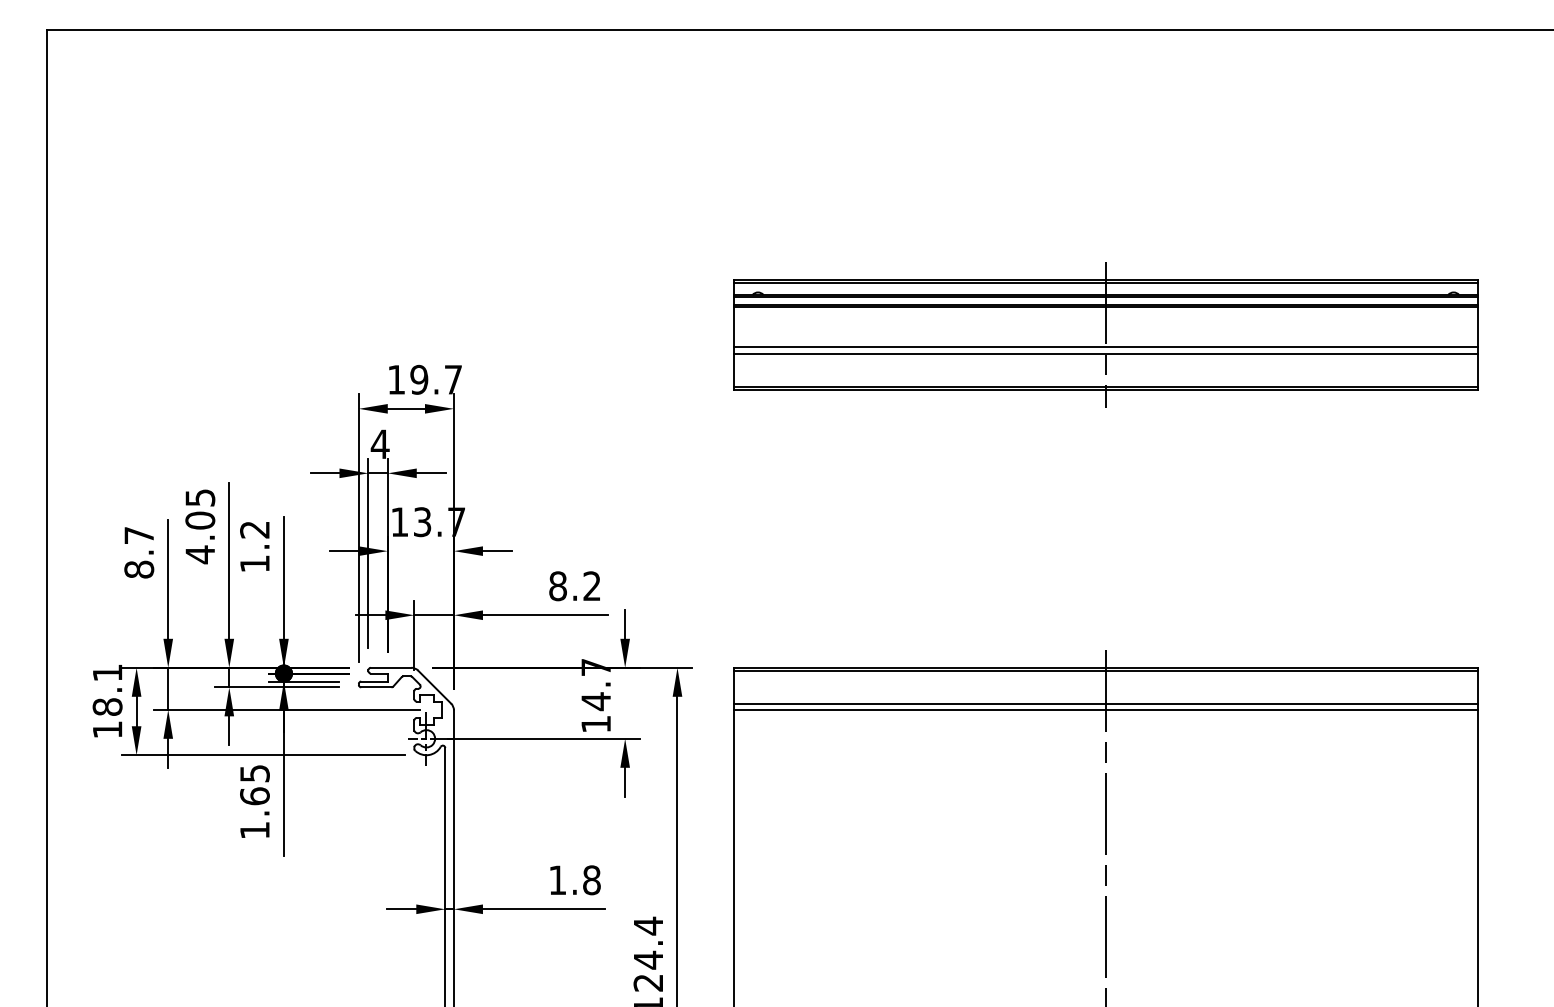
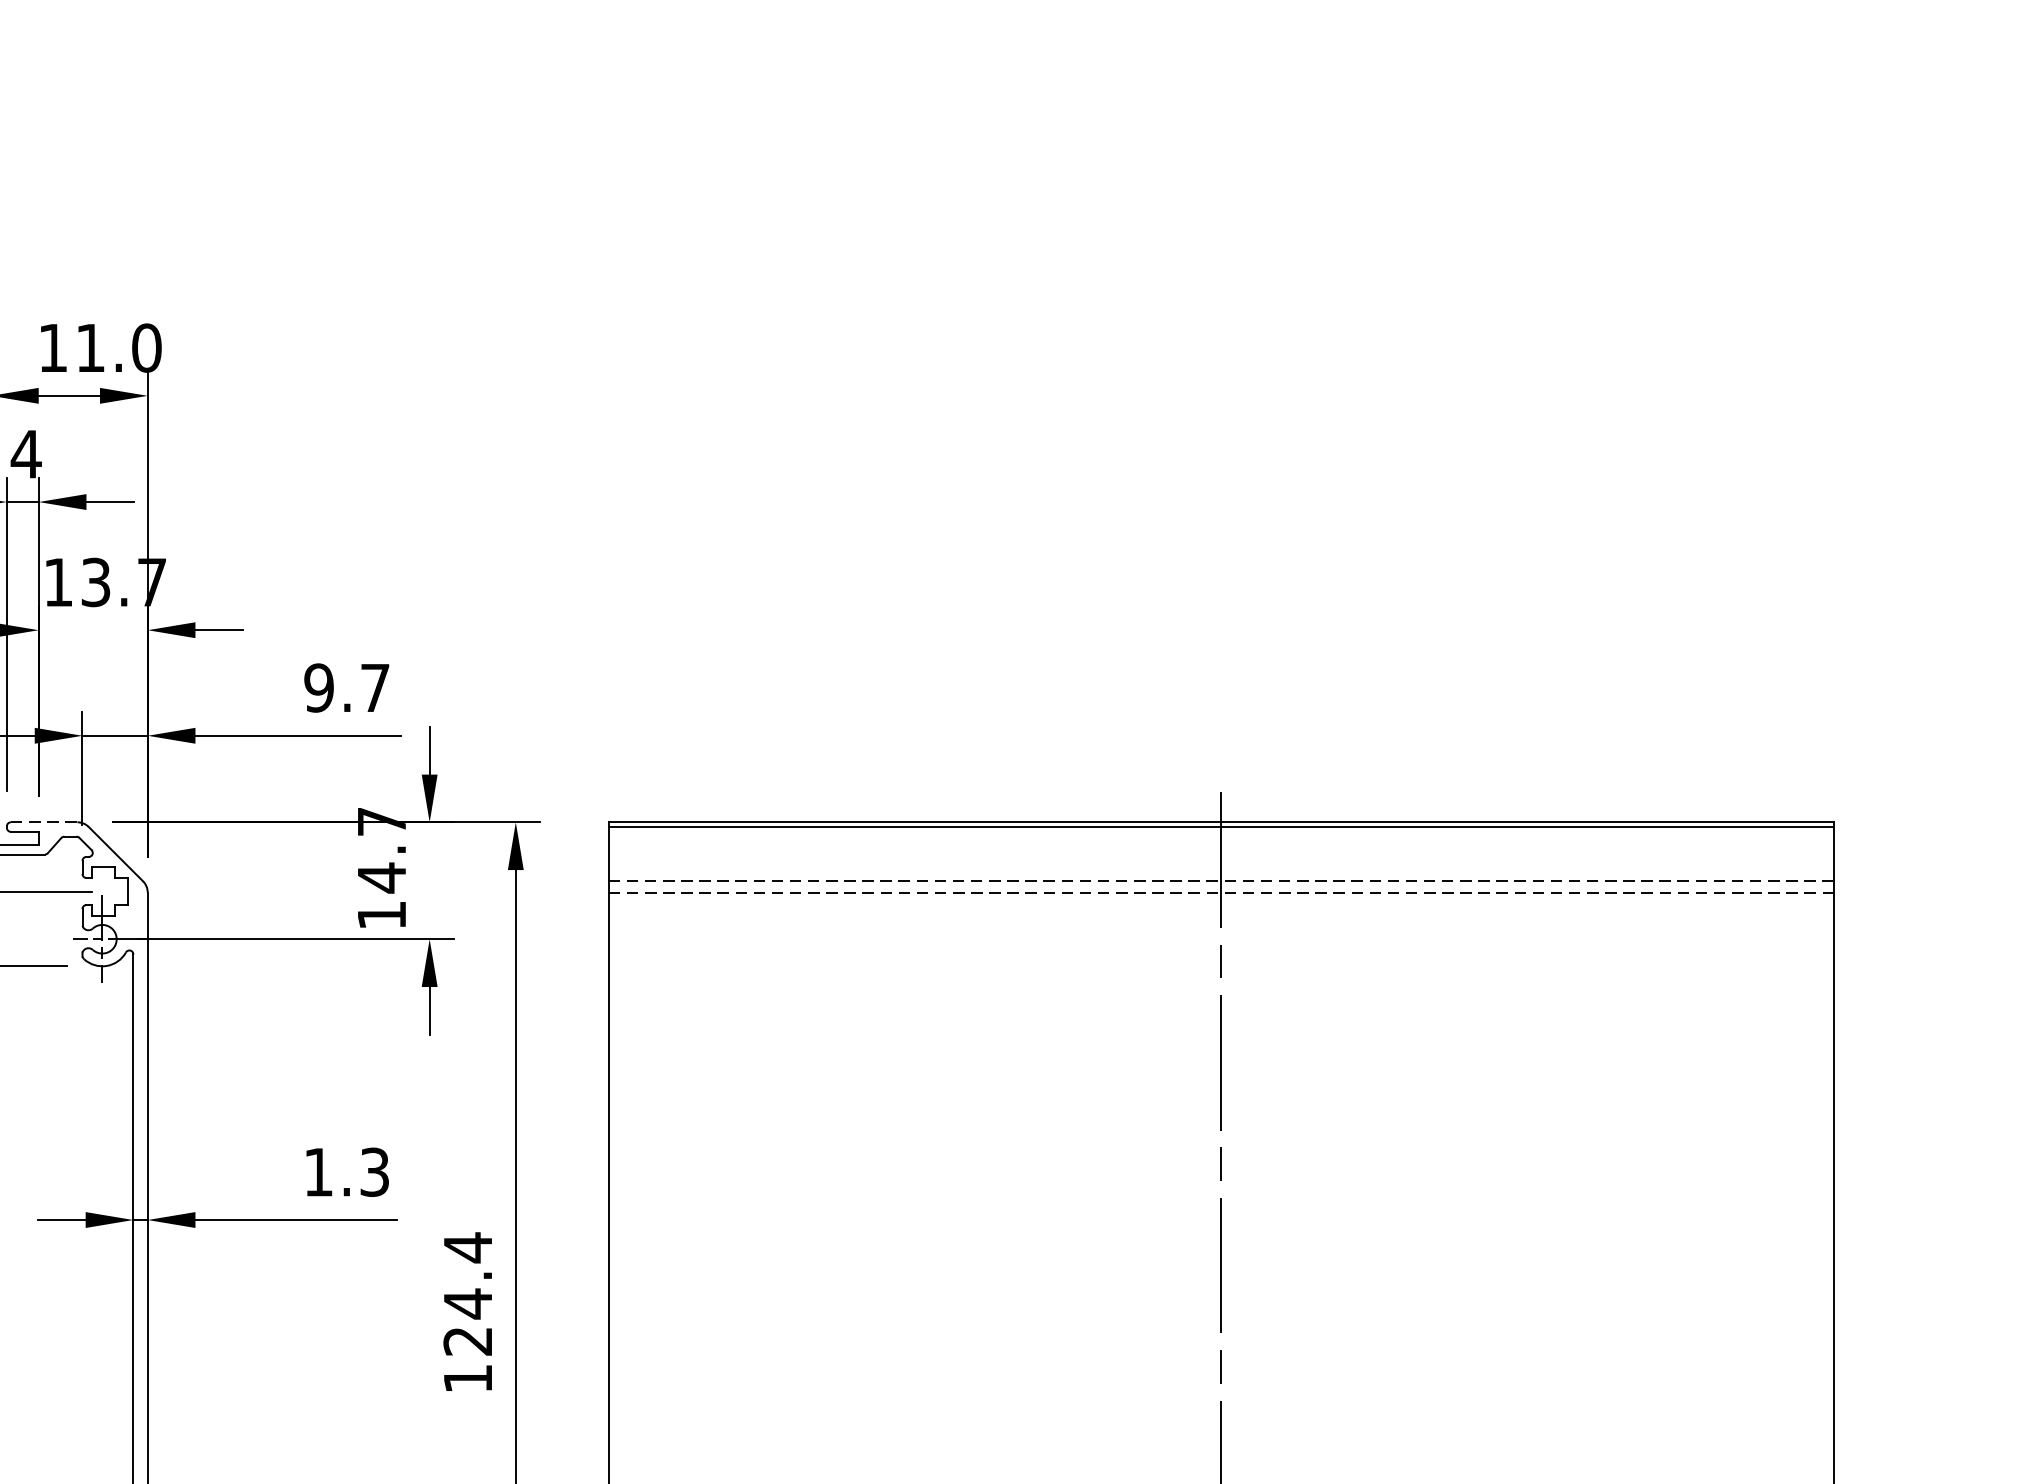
part: (1105, 334) -> (1220, 273), removed
text: (436, 379) -> (118, 347), 19.7 -> 11.0
text: (574, 586) -> (346, 688), 8.2 -> 9.7
line: (391, 667) -> (44, 821), solid -> dashed
line: (1105, 703) -> (1220, 881), solid -> dashed
line: (1105, 710) -> (1220, 892), solid -> dashed
text: (591, 880) -> (374, 1172), 1.8 -> 1.3

